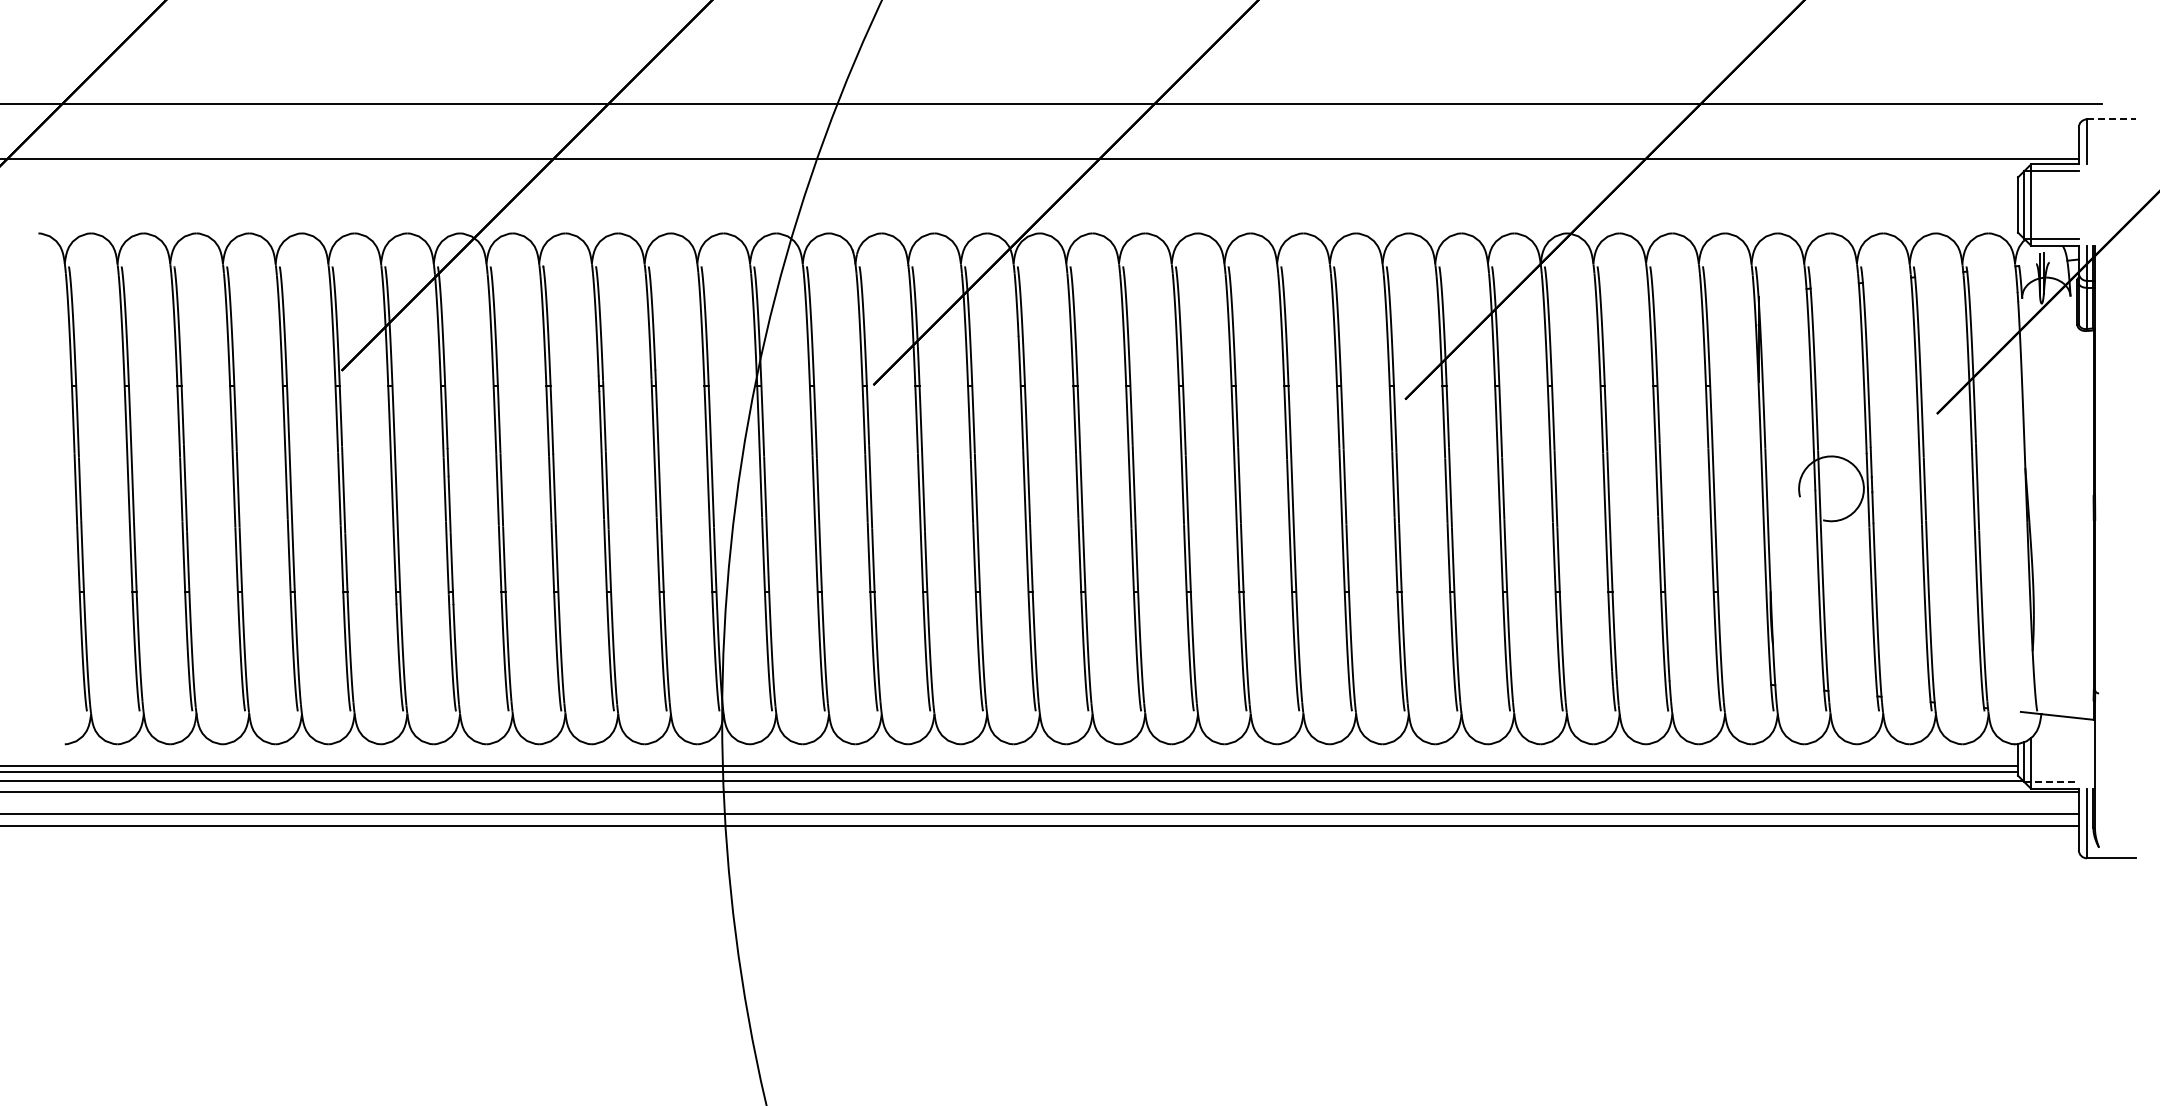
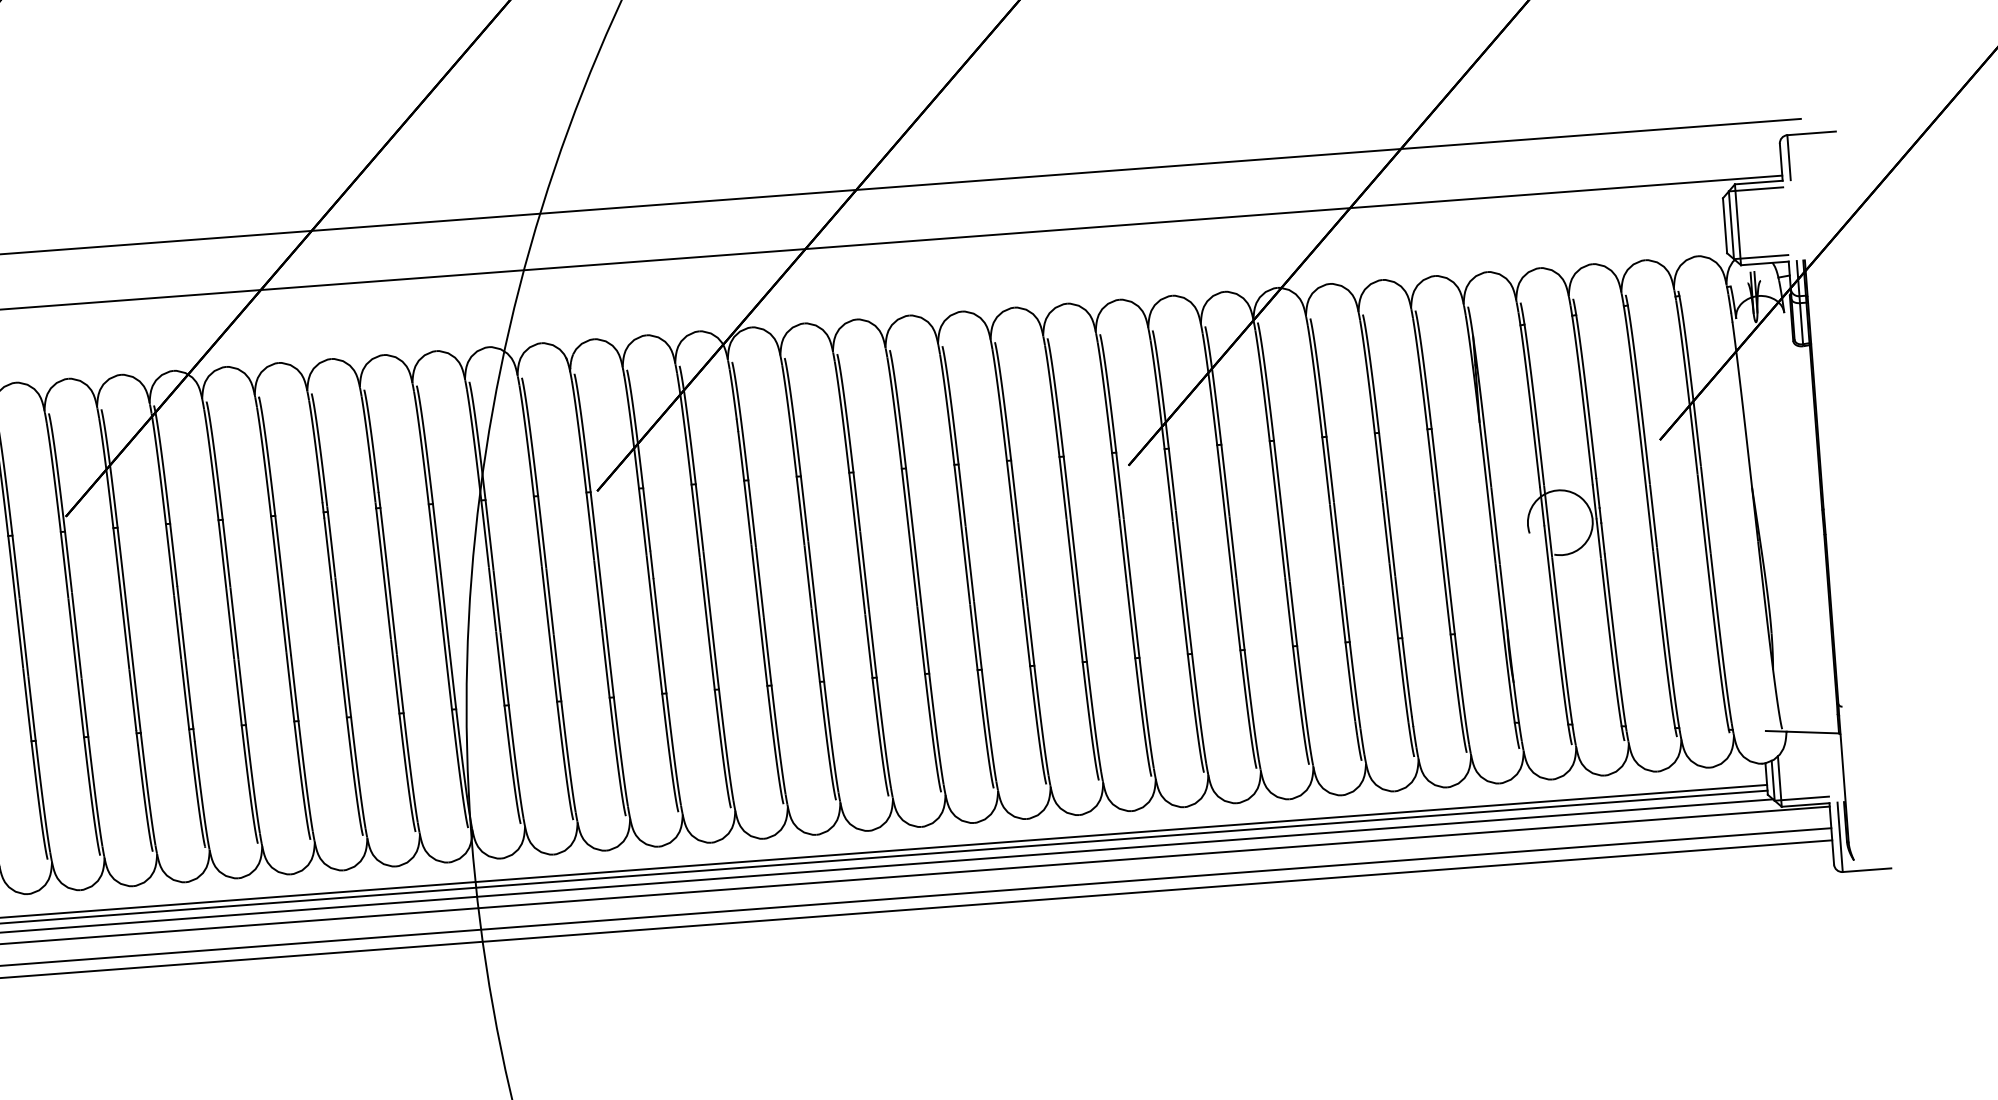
line: (2111, 119) -> (1811, 133), dashed -> solid
line: (2052, 782) -> (1802, 799), dashed -> solid

